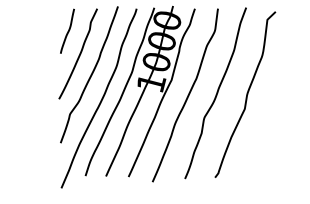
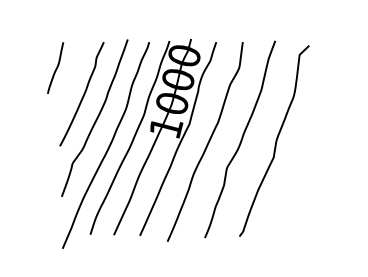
curve: (68, 30) -> (56, 67), moved

